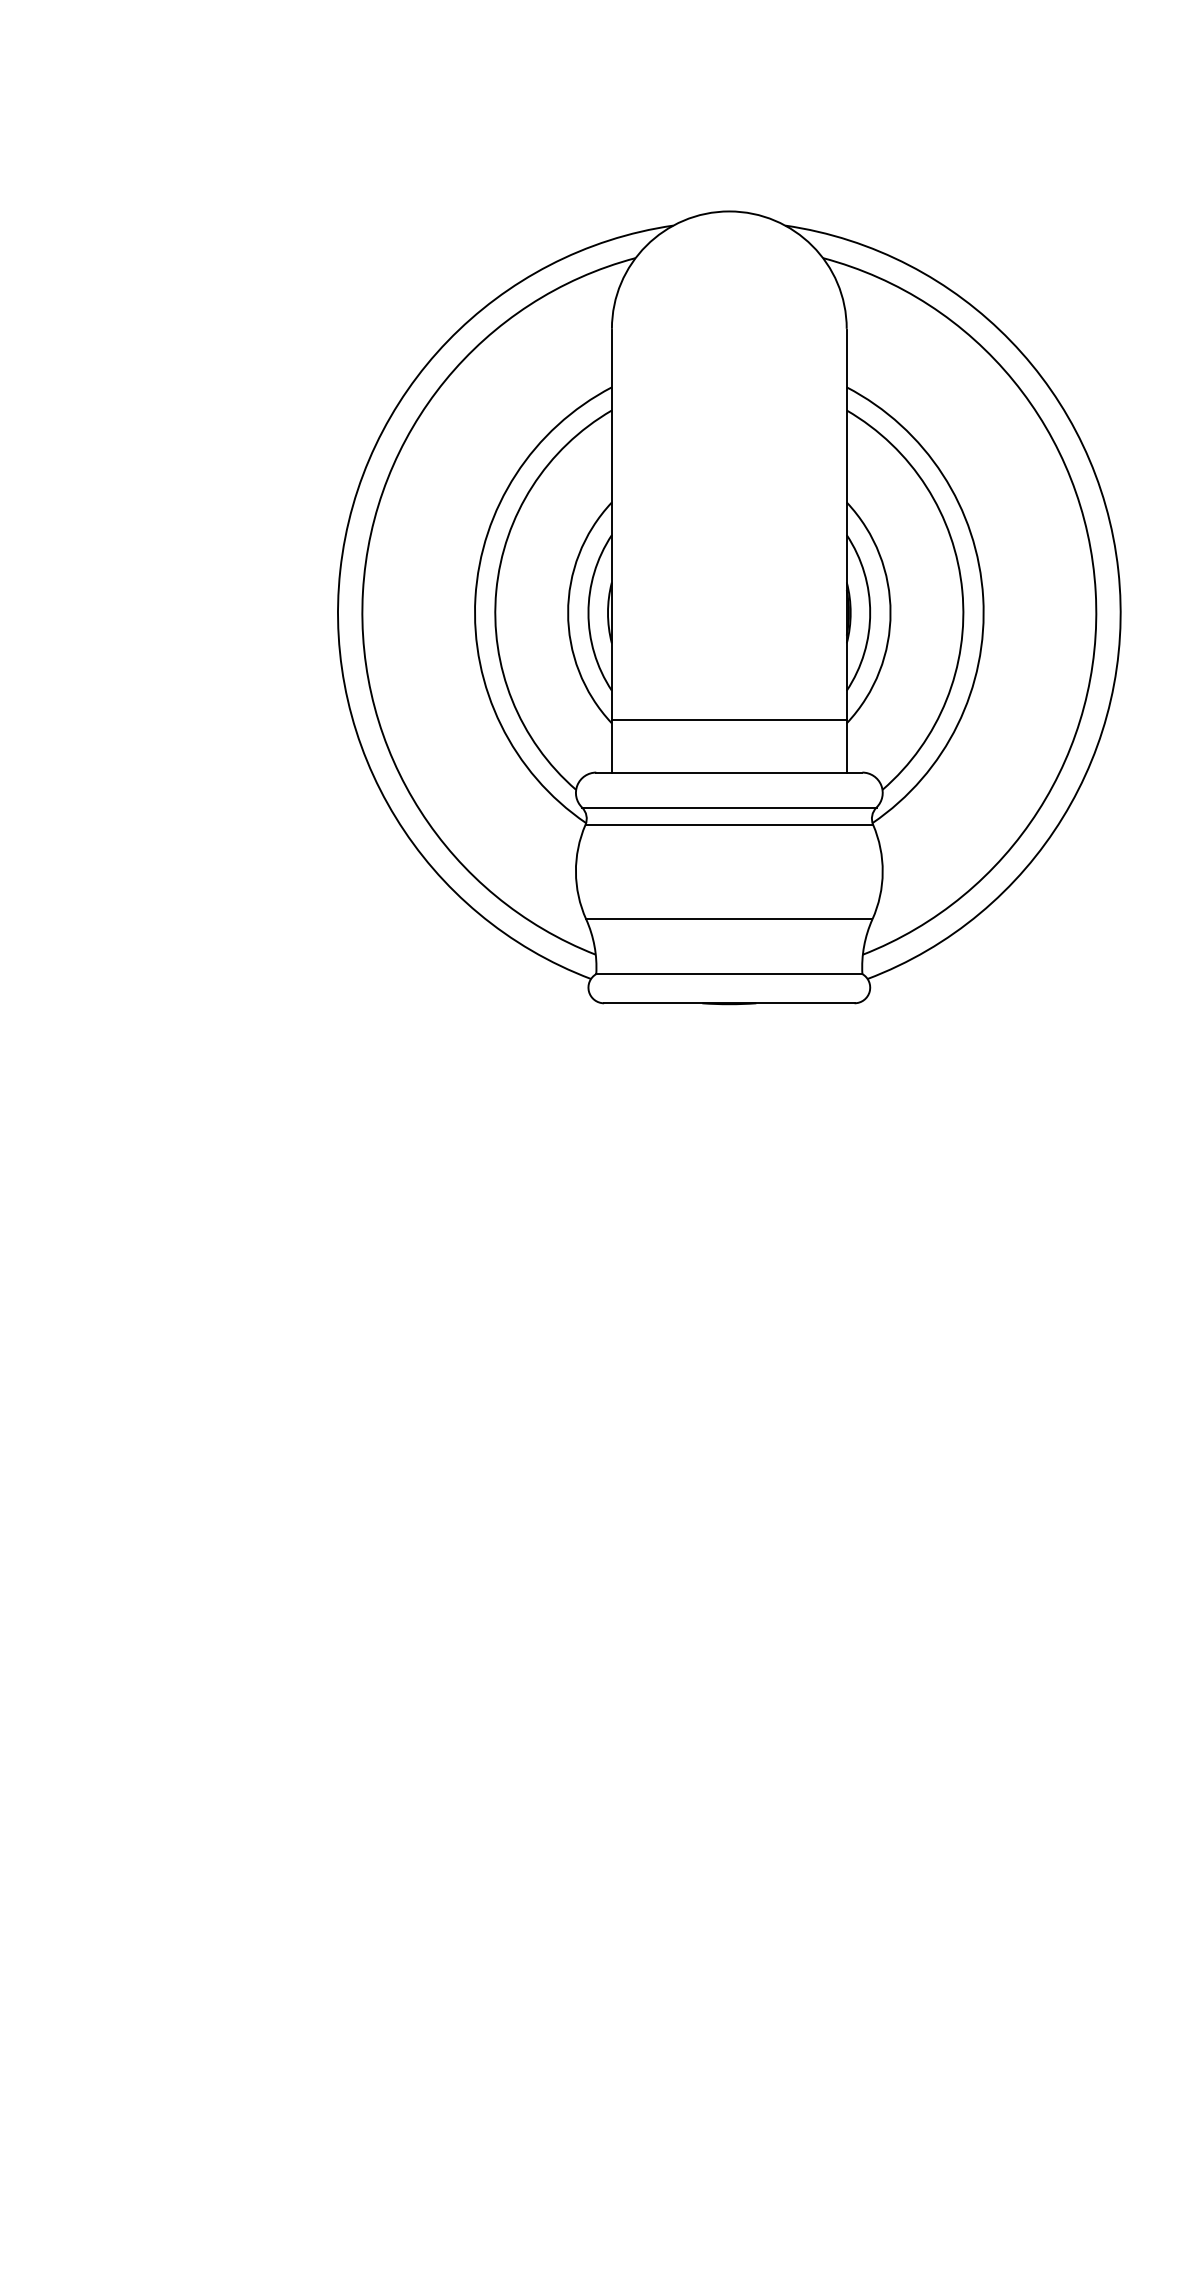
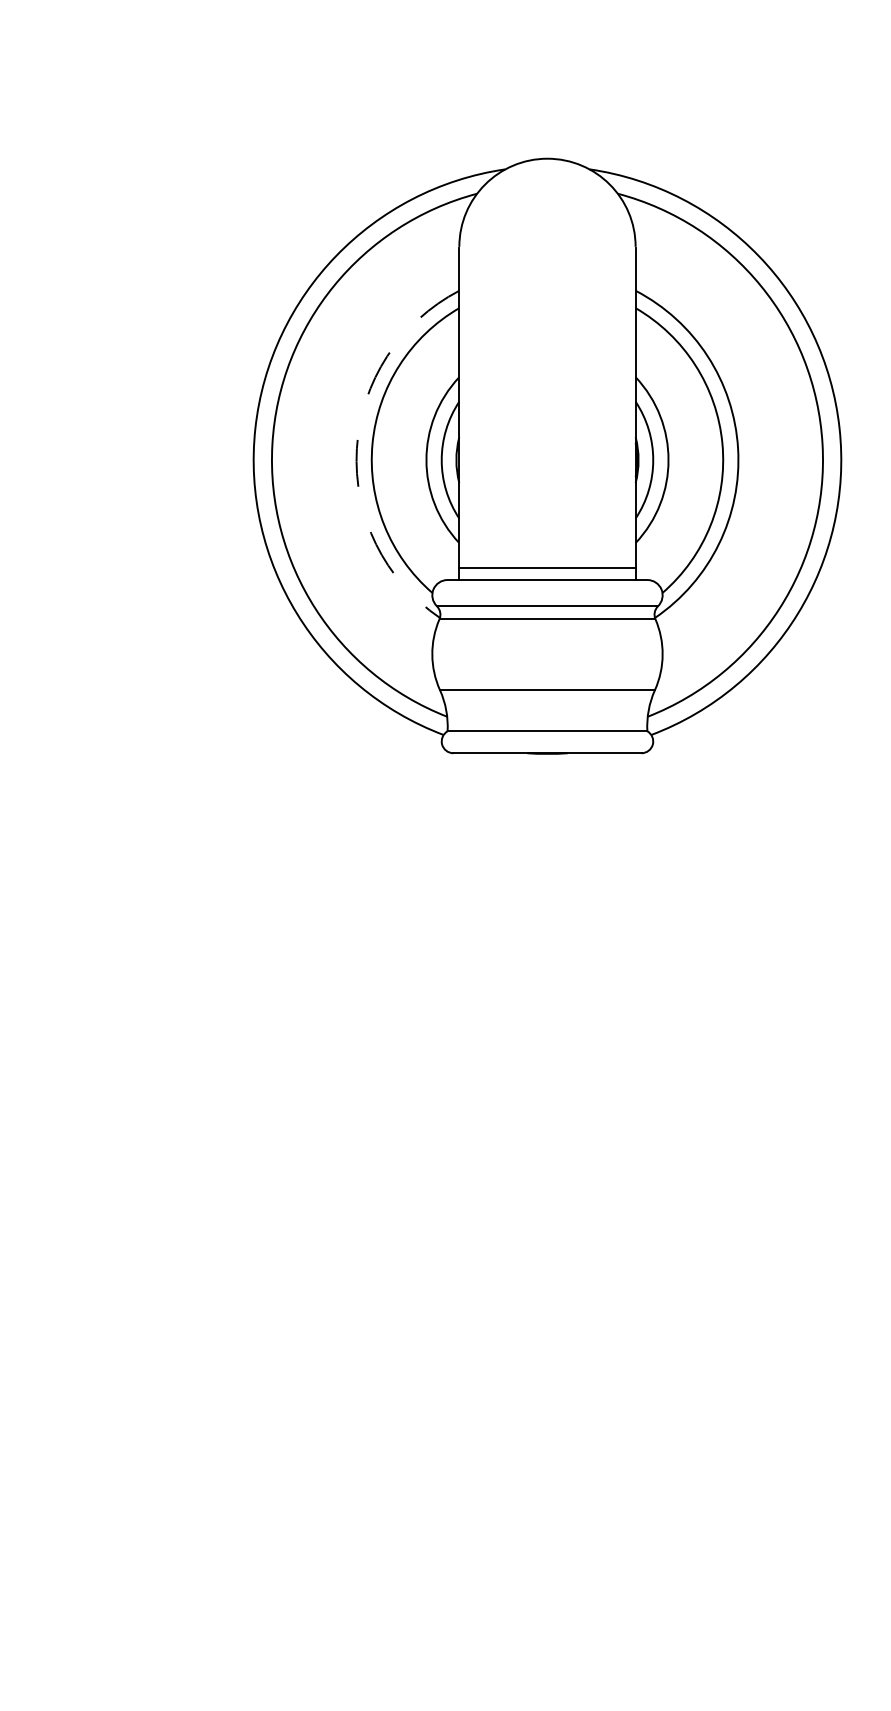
arc: (475, 597) -> (356, 448), solid -> dashed
line: (728, 720) -> (546, 567), moved

